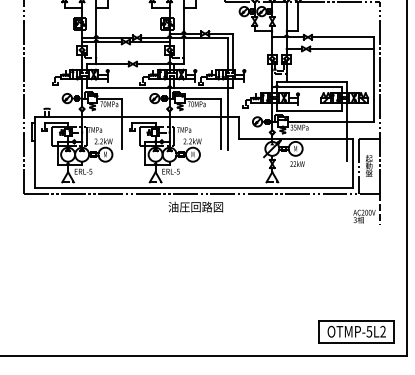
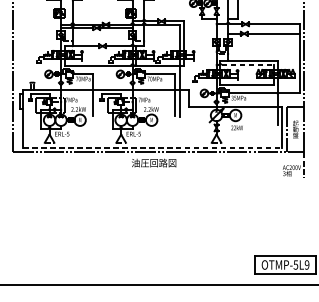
line: (310, 87) -> (247, 65), solid -> dashed
line: (194, 188) -> (152, 147), solid -> dashed
text: (382, 331) -> (306, 264), OTMP-5L2 -> OTMP-5L9

